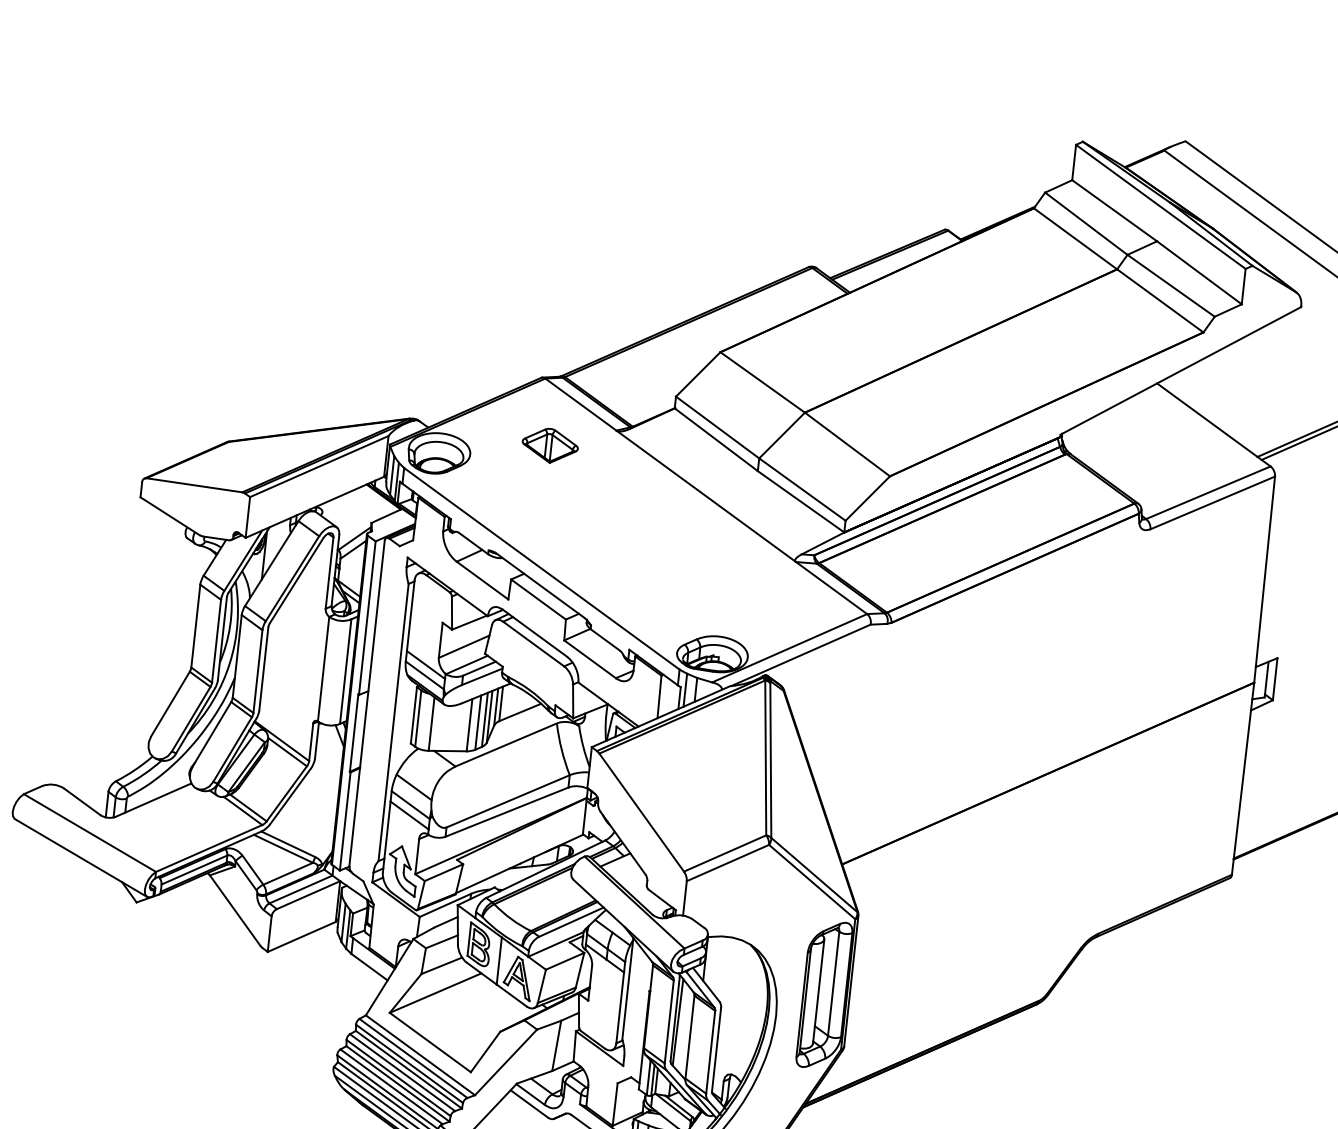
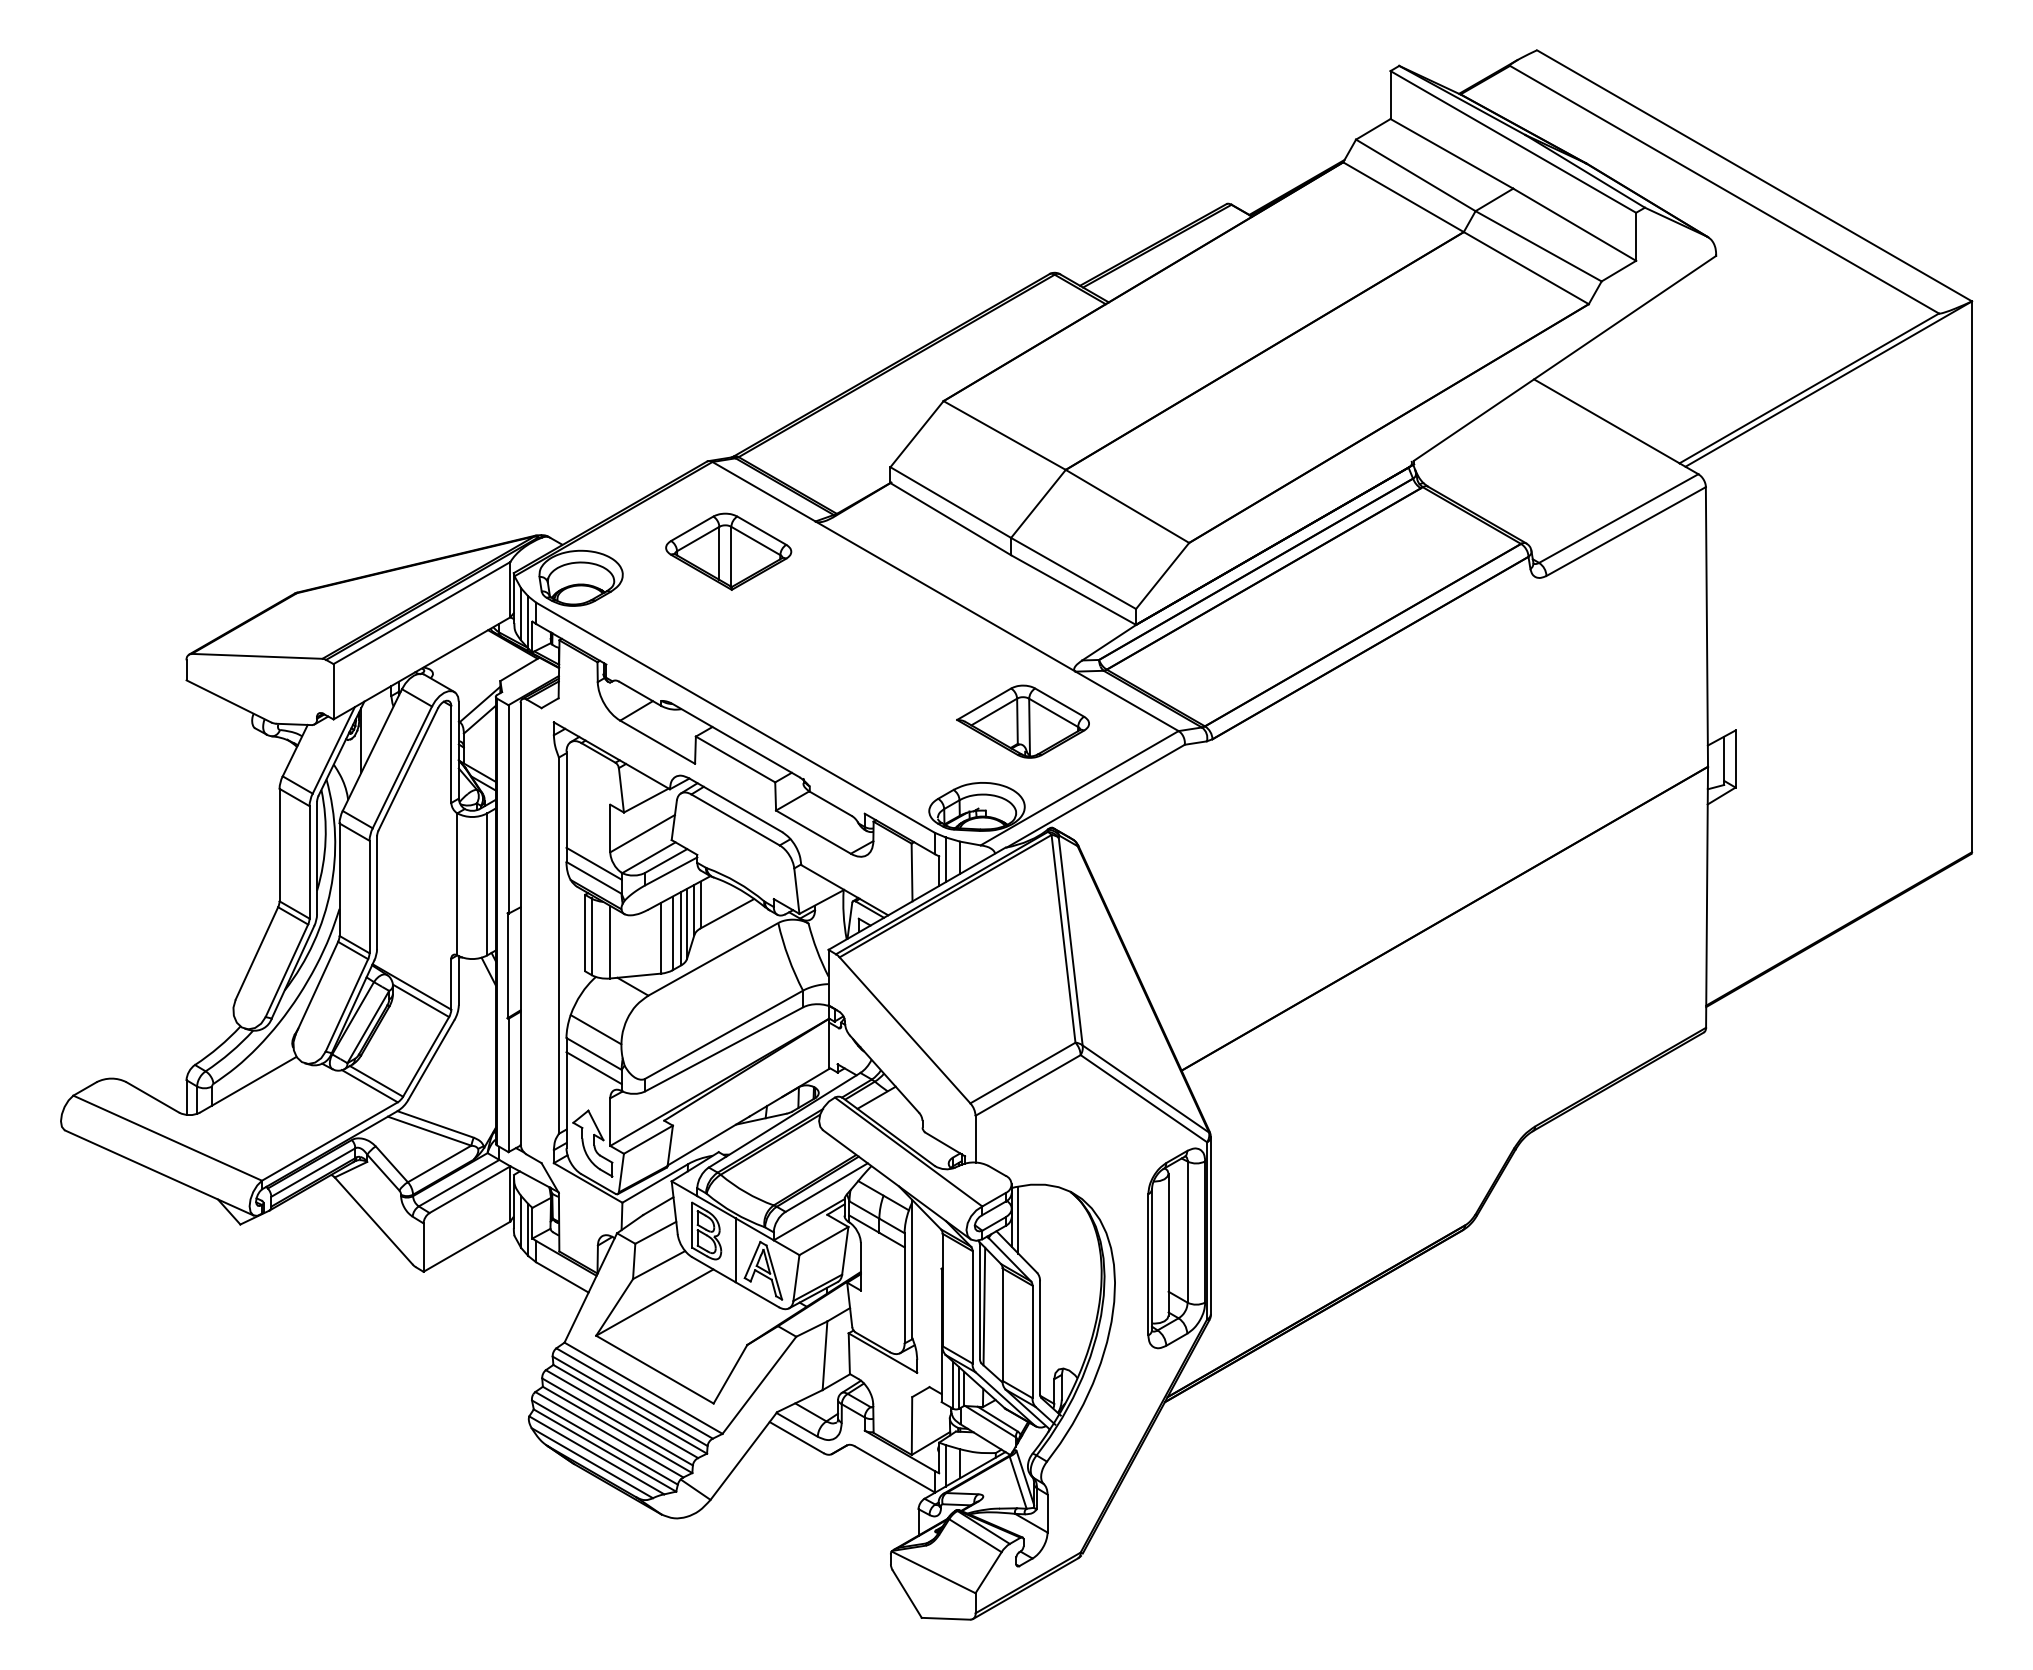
part: (549, 445) -> (728, 551), size x1.67
part: (752, 594) -> (1022, 721), added
line: (710, 961) -> (1018, 1219), added

